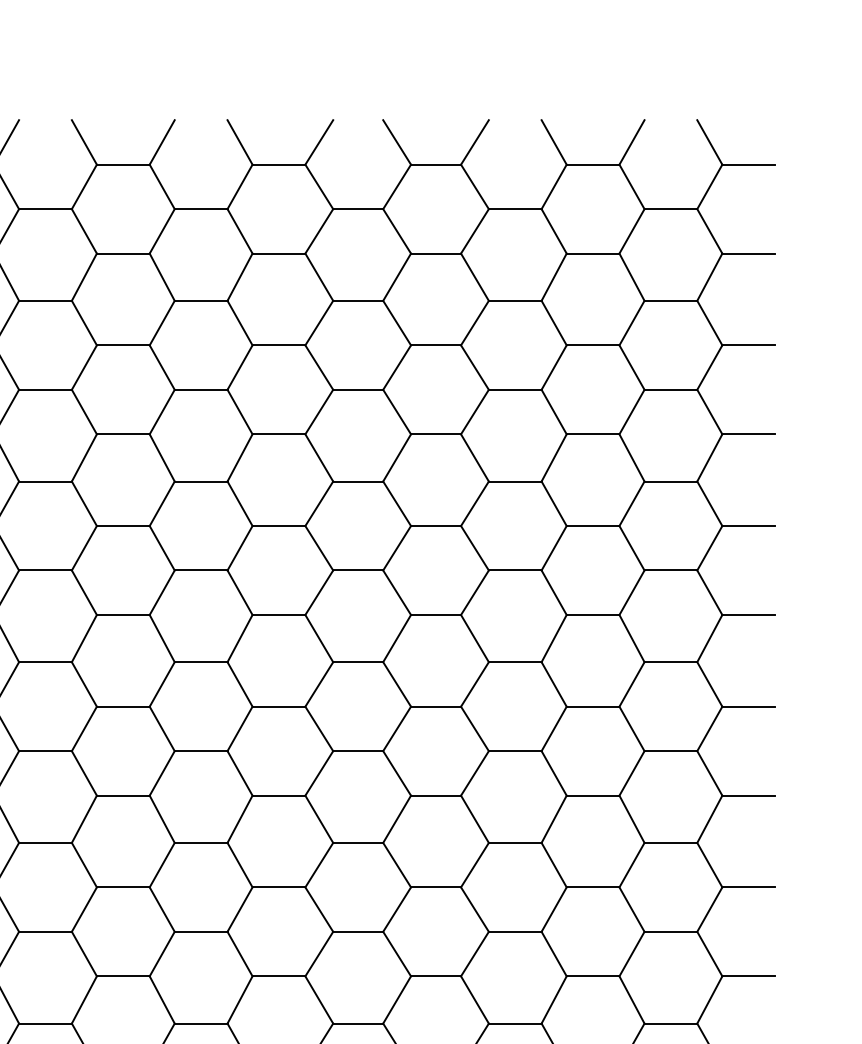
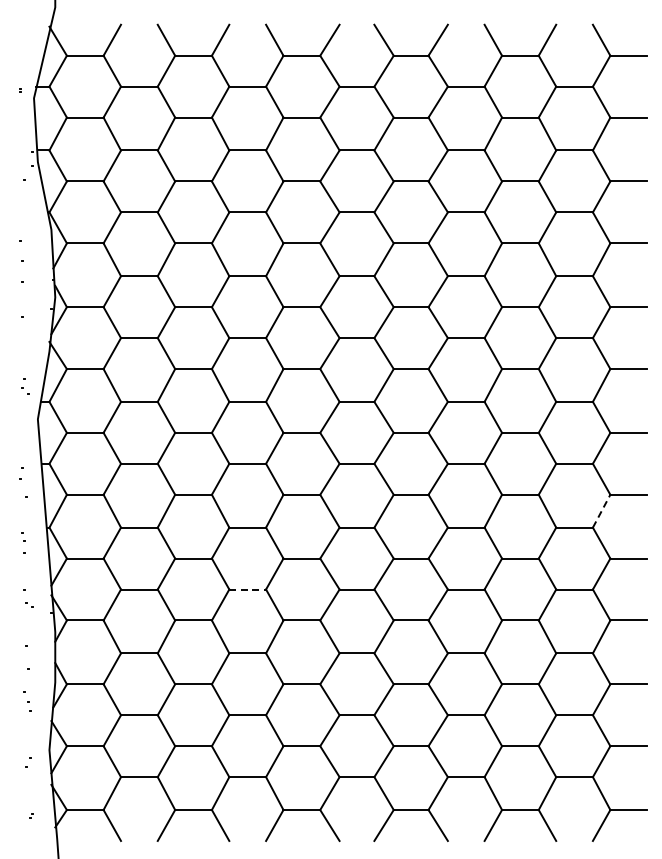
line: (709, 819) -> (601, 511), solid -> dashed
line: (202, 931) -> (248, 589), solid -> dashed

